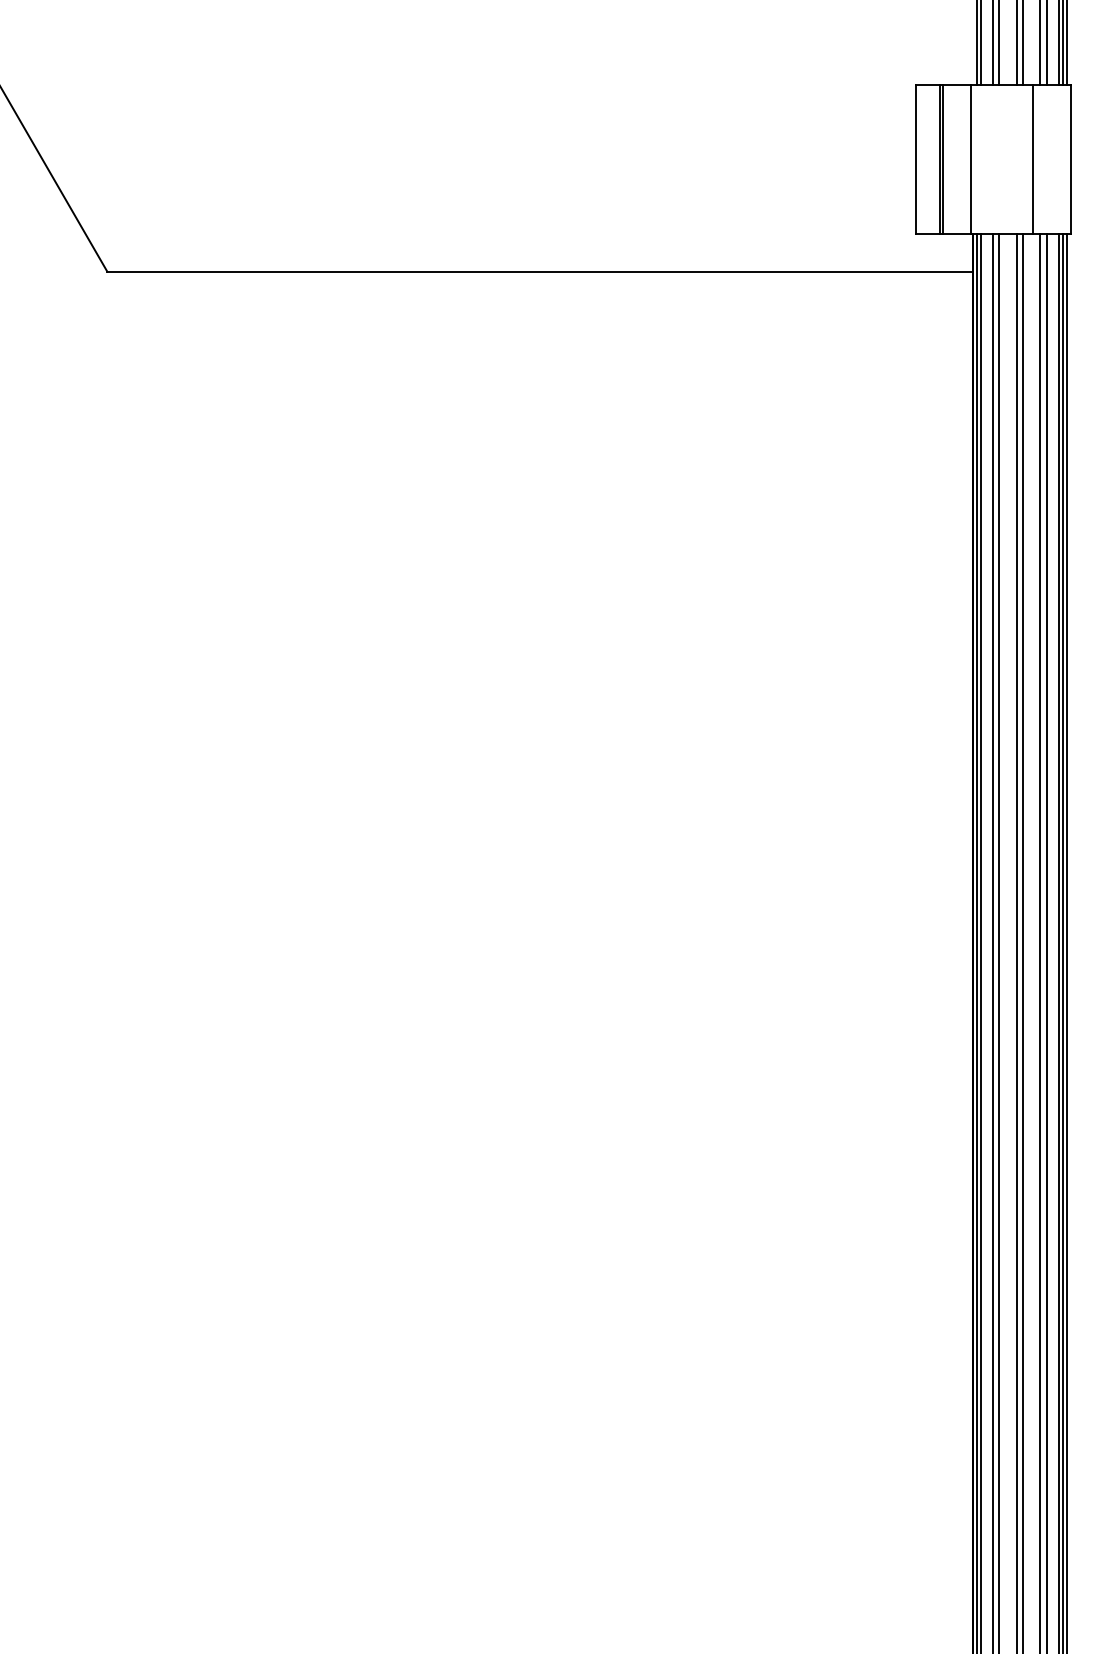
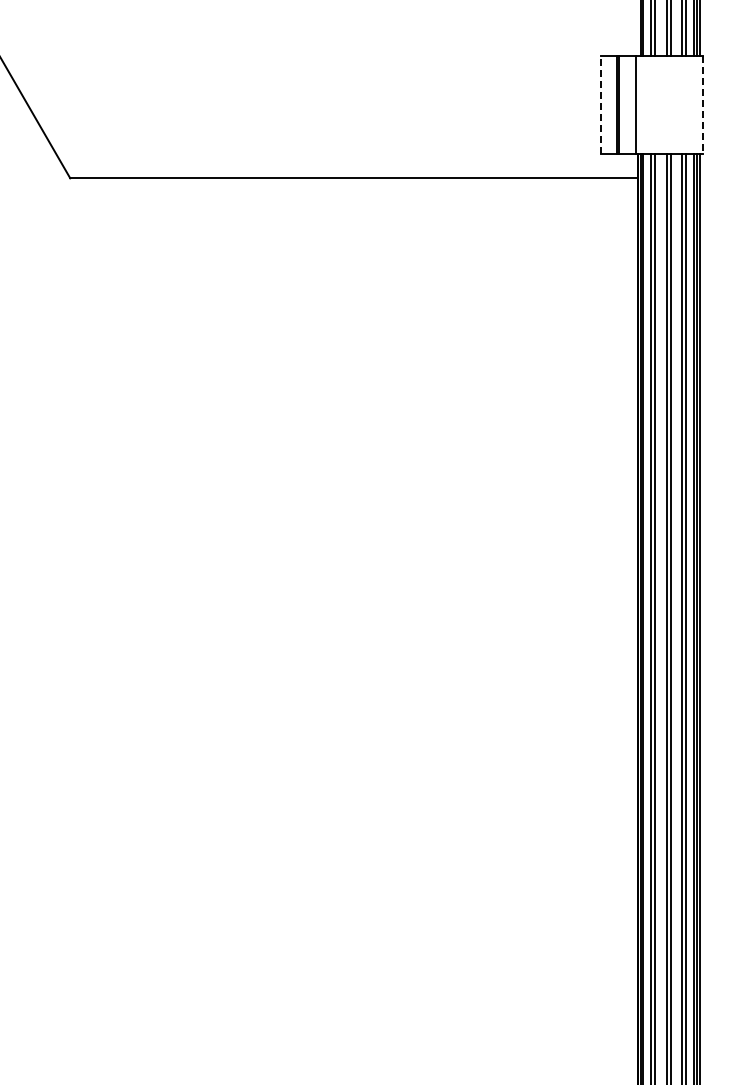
line: (915, 159) -> (600, 104), solid -> dashed
line: (1033, 159) -> (677, 104), removed
line: (1071, 159) -> (702, 104), solid -> dashed

